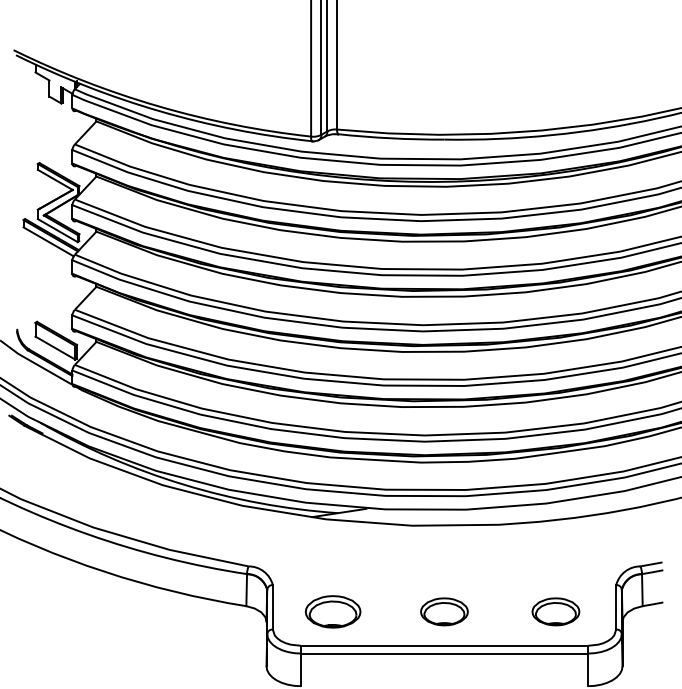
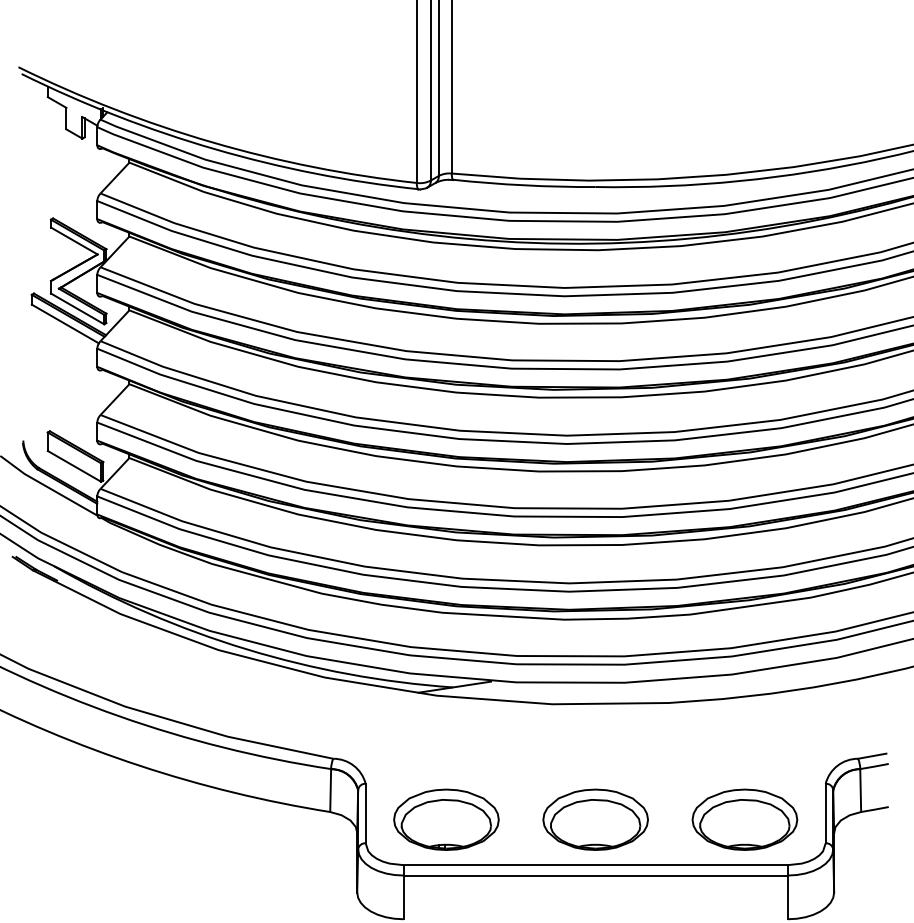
part: (333, 611) -> (446, 819), size x1.43
part: (444, 611) -> (595, 819), size x1.67
part: (555, 611) -> (744, 819), size x1.67

